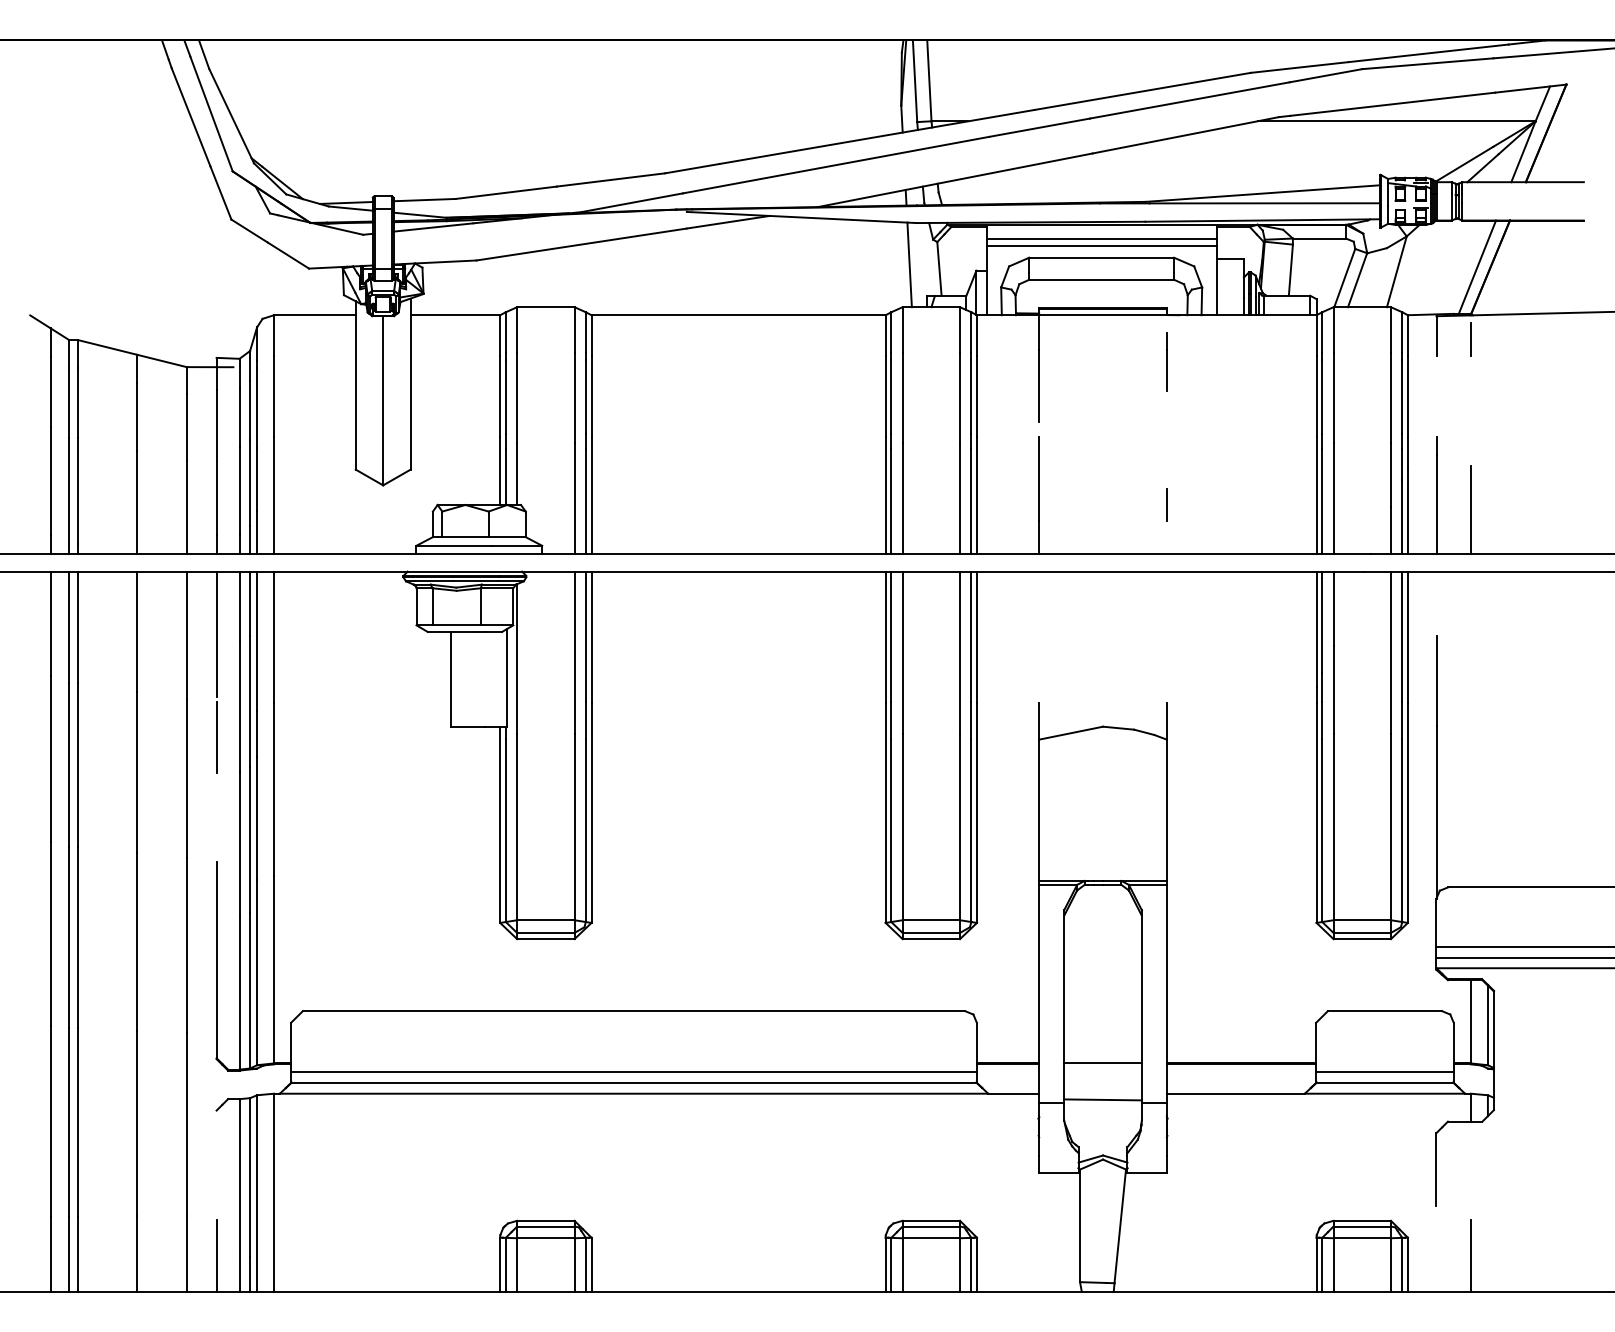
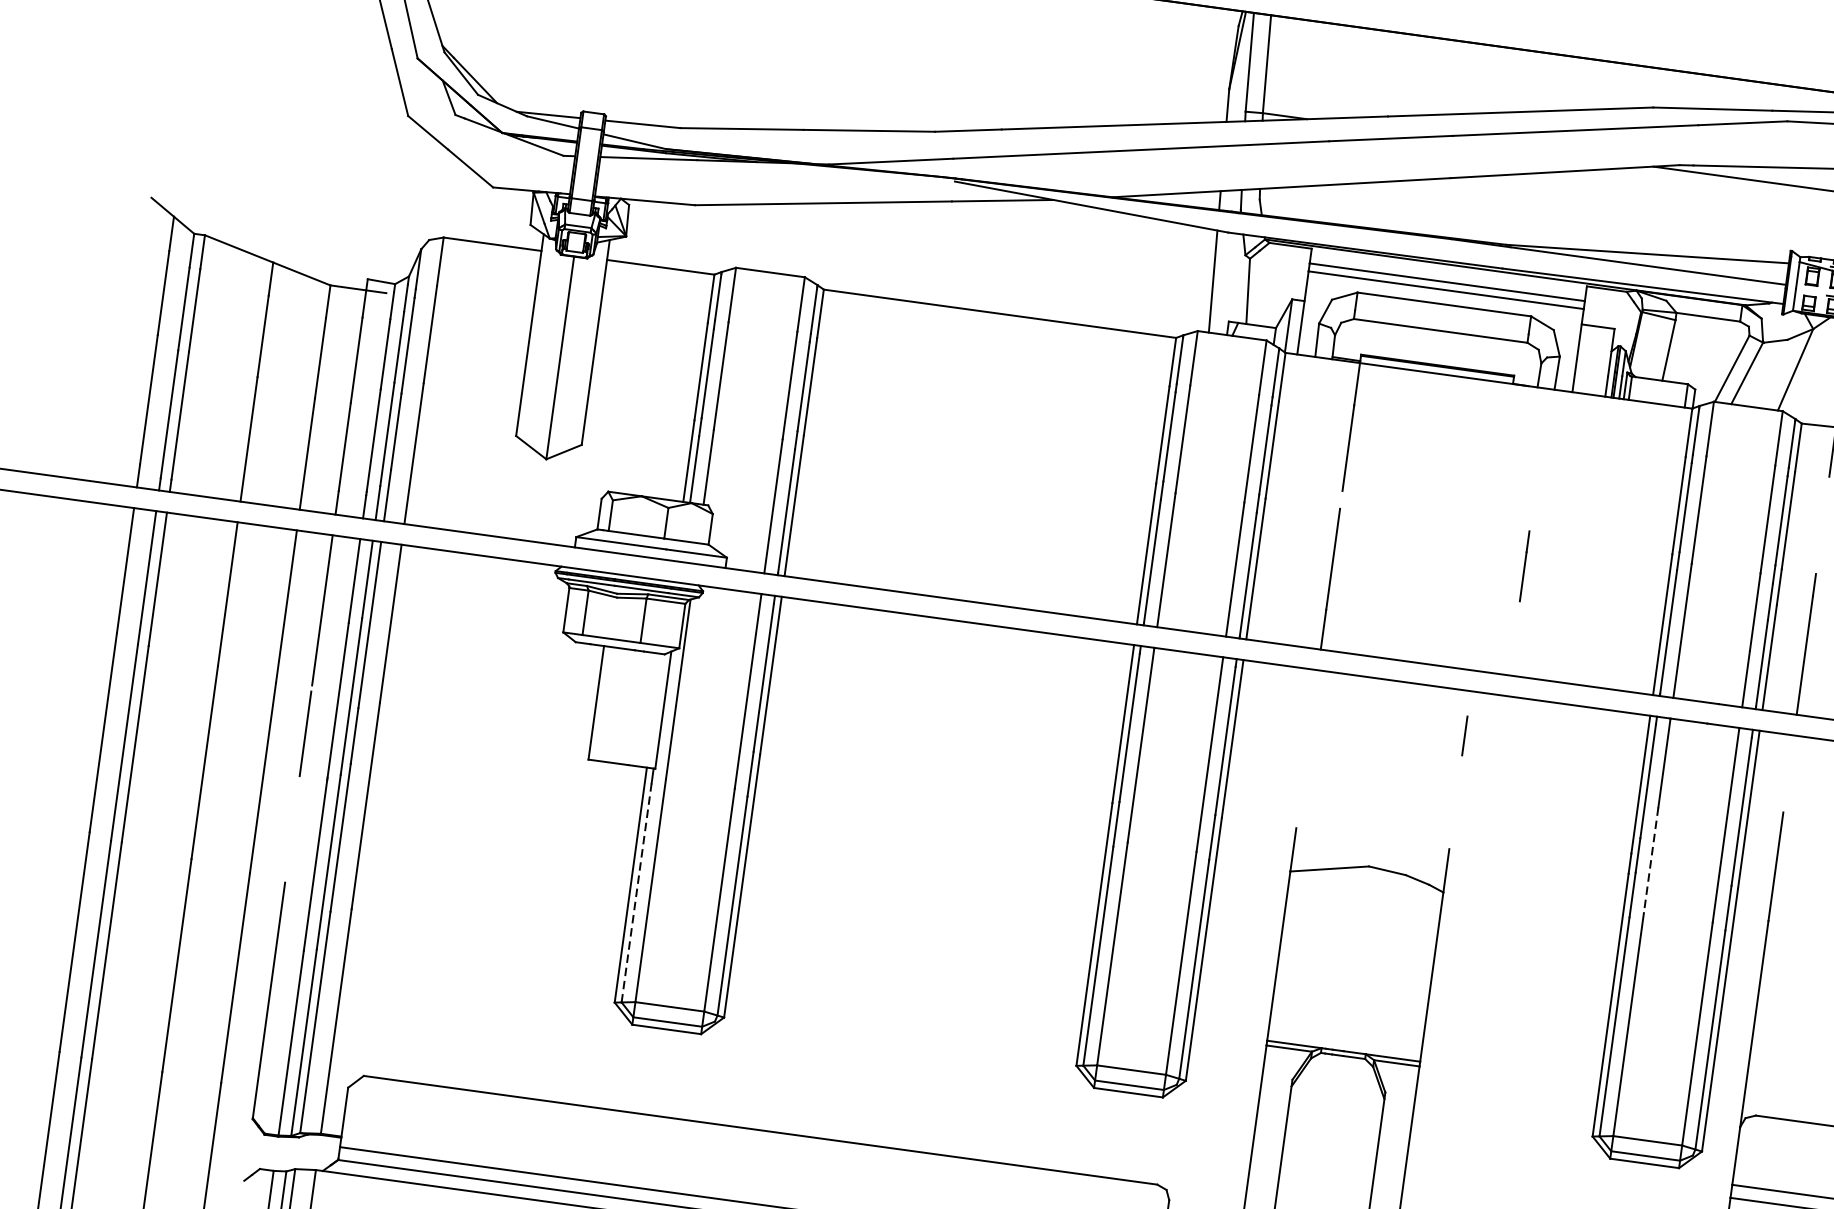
line: (1166, 361) -> (1524, 565), moved
line: (1166, 504) -> (1464, 735), moved
line: (1333, 690) -> (1651, 860), solid -> dashed
line: (505, 830) -> (636, 892), solid -> dashed

